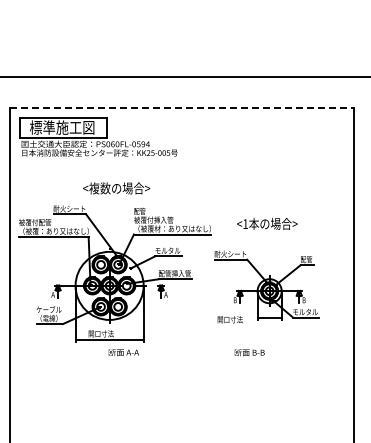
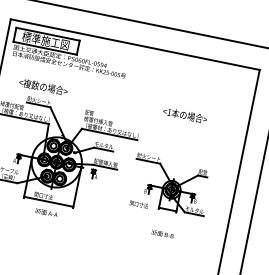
line: (182, 108) -> (135, 44), dashed -> solid
text: (116, 188) -> (43, 87), moved
text: (267, 223) -> (185, 115), moved
text: (123, 352) -> (46, 212), moved
text: (249, 352) -> (162, 234), moved

